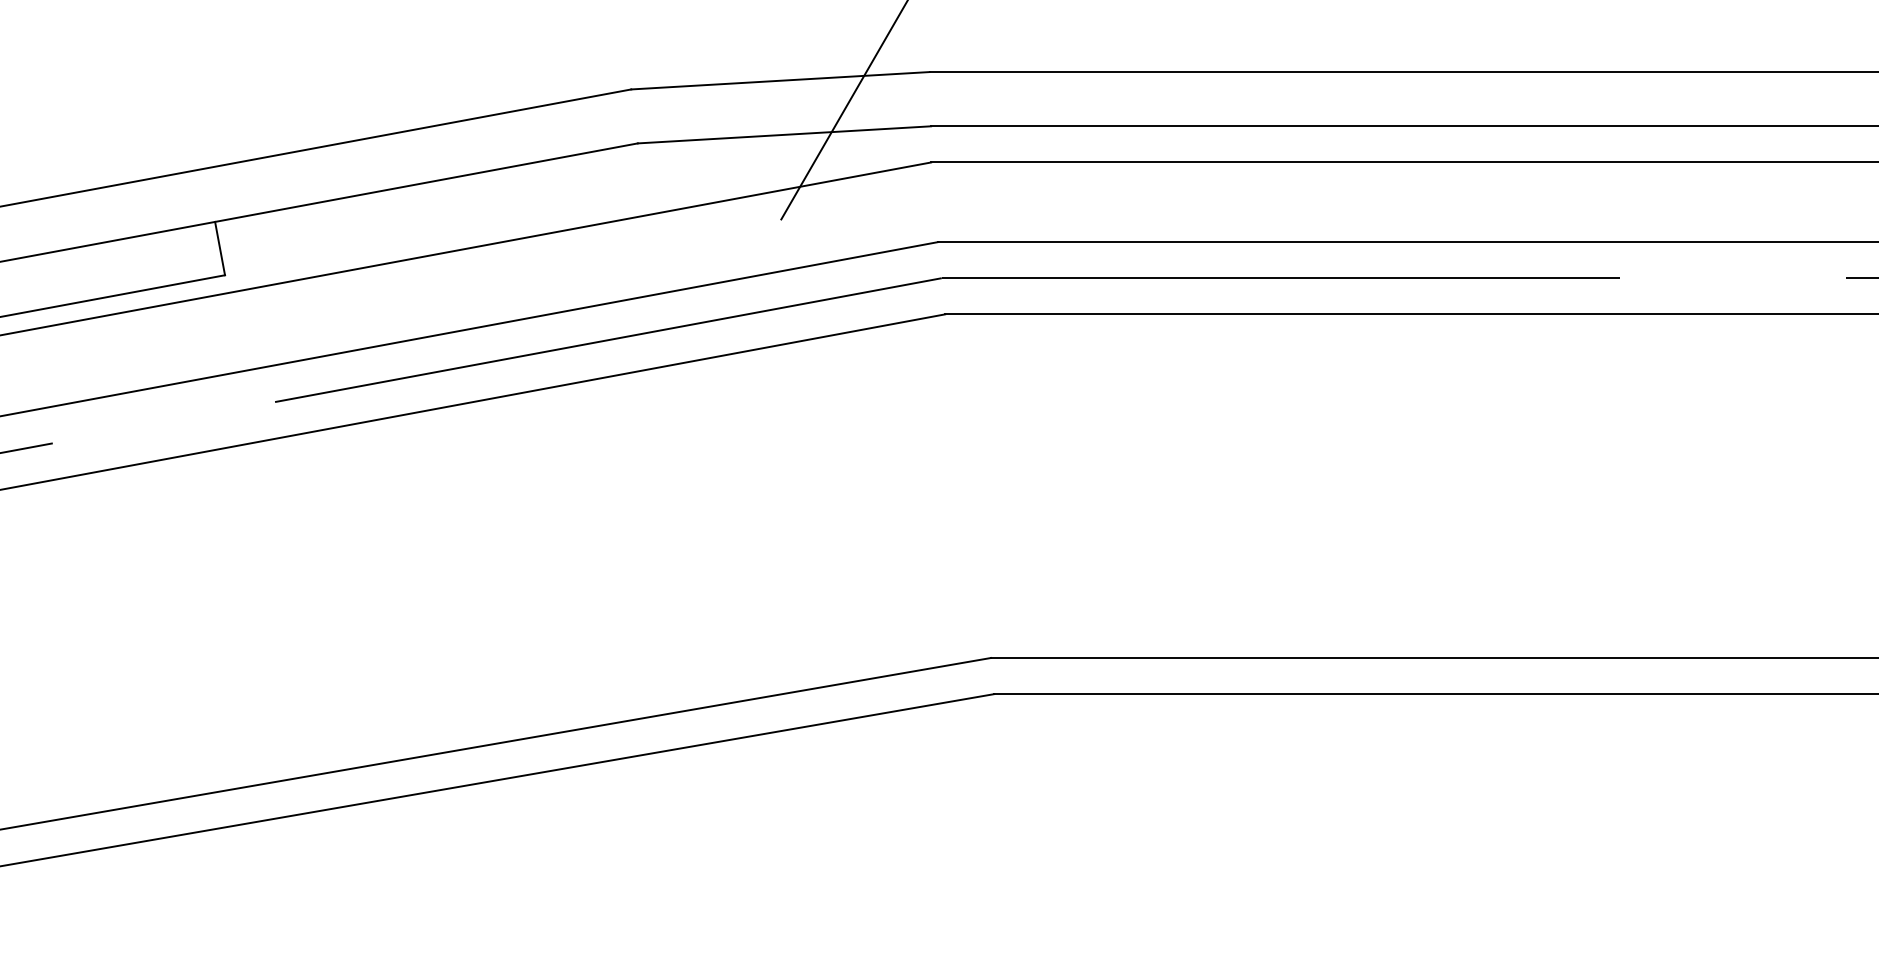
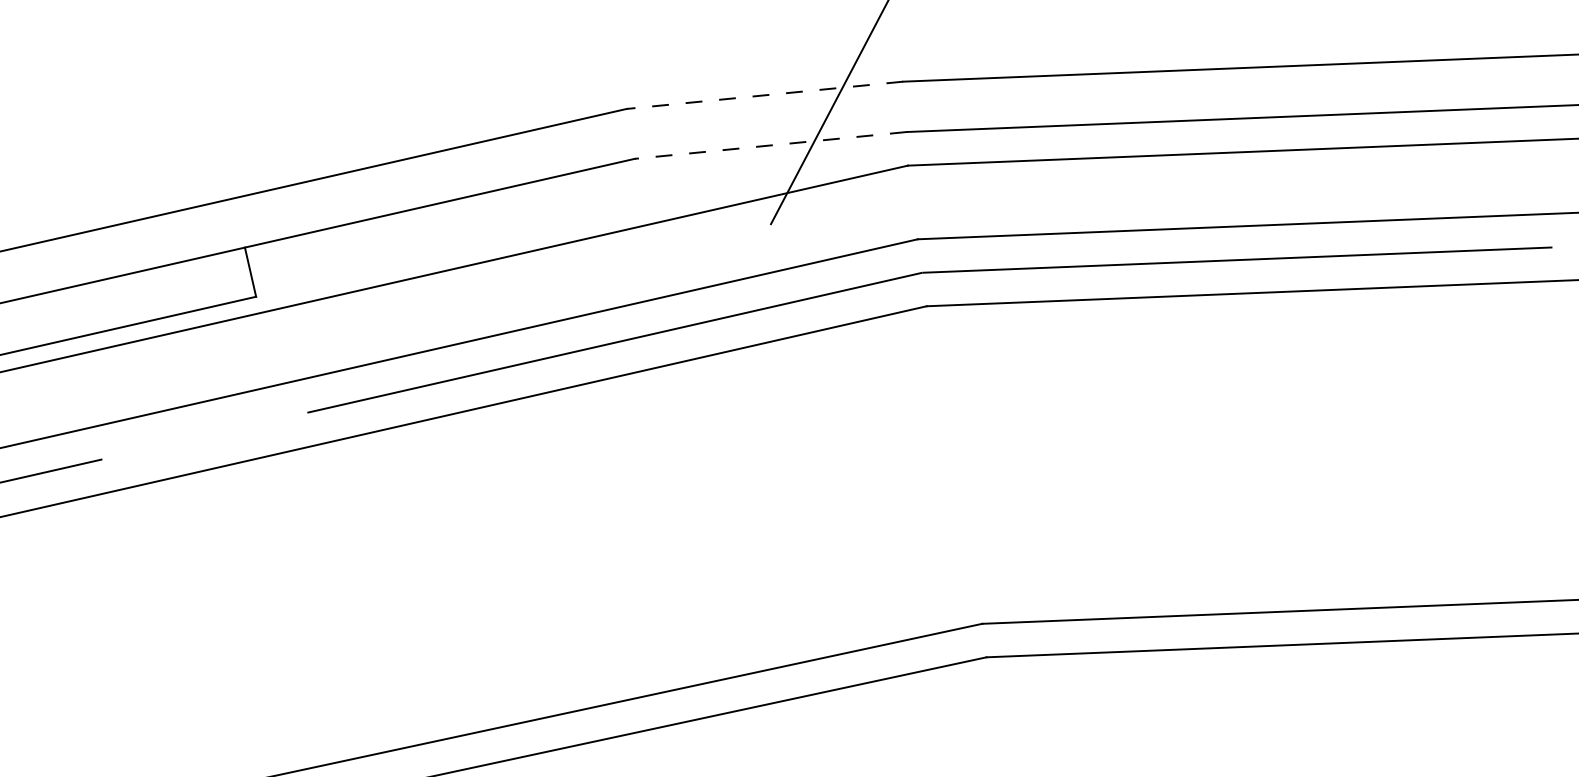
line: (779, 80) -> (764, 95), solid -> dashed
line: (784, 134) -> (770, 145), solid -> dashed

